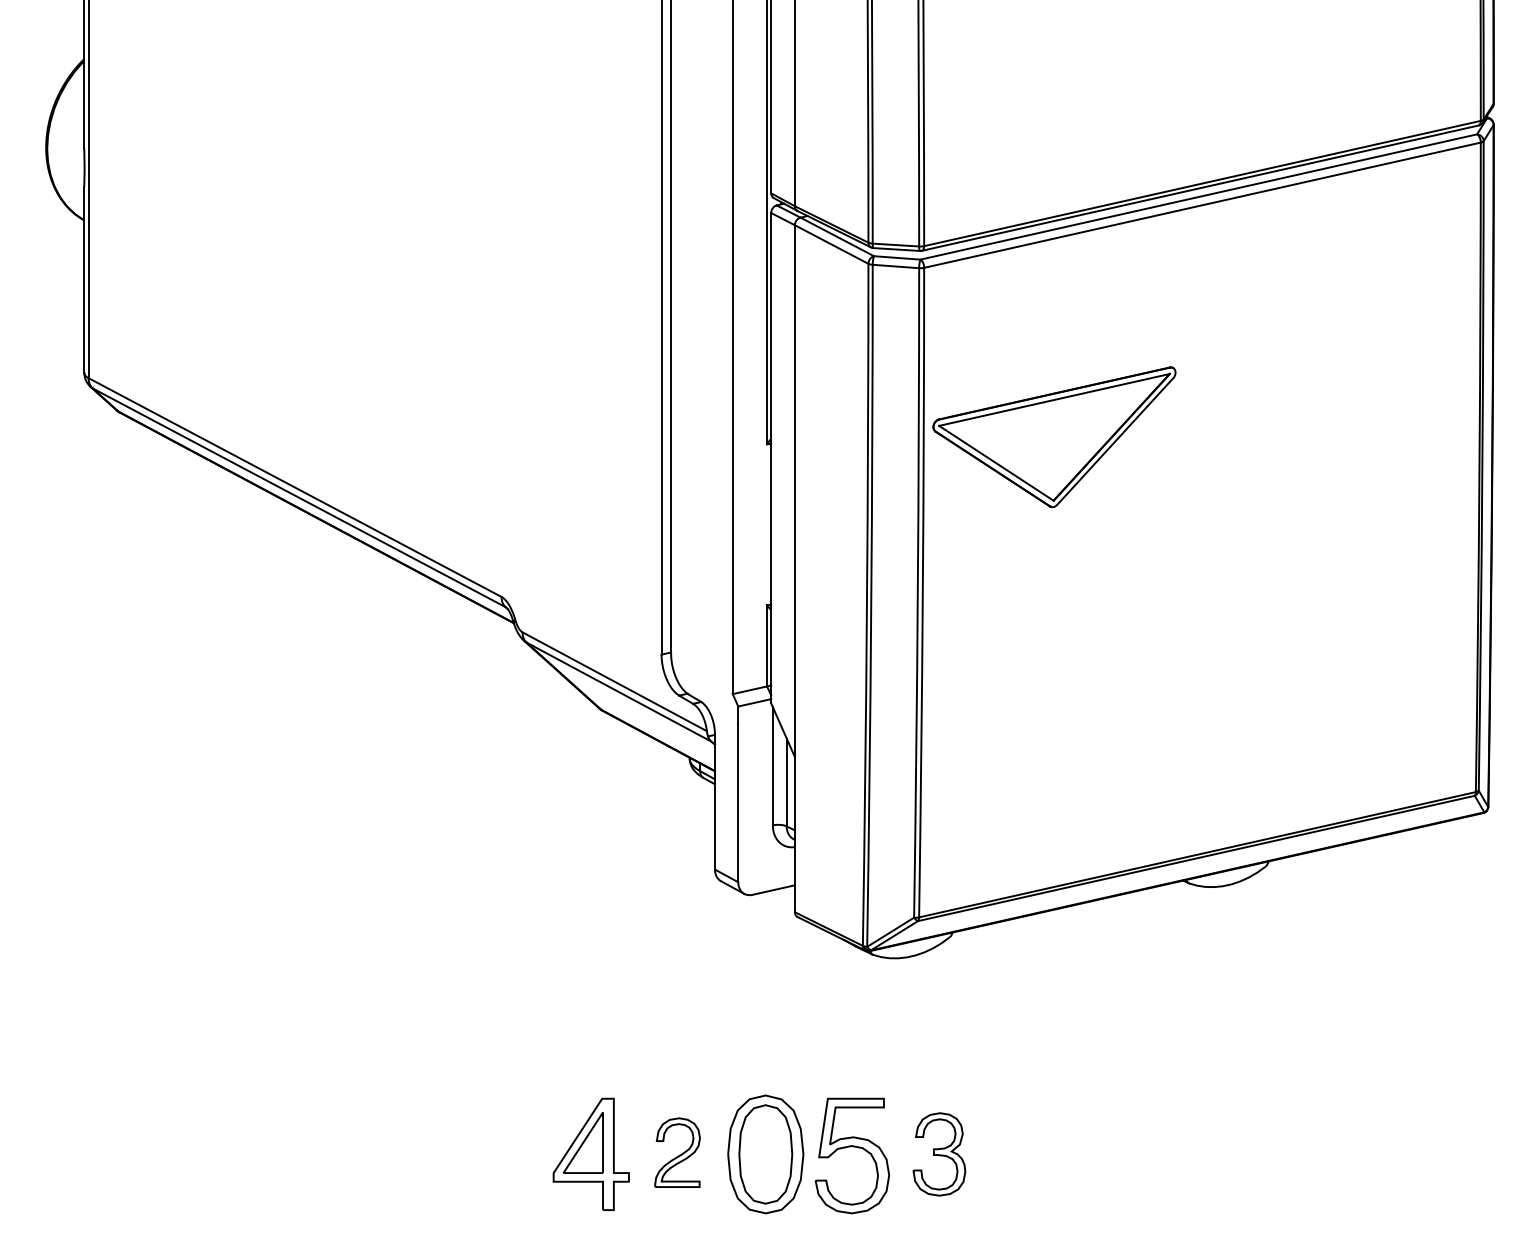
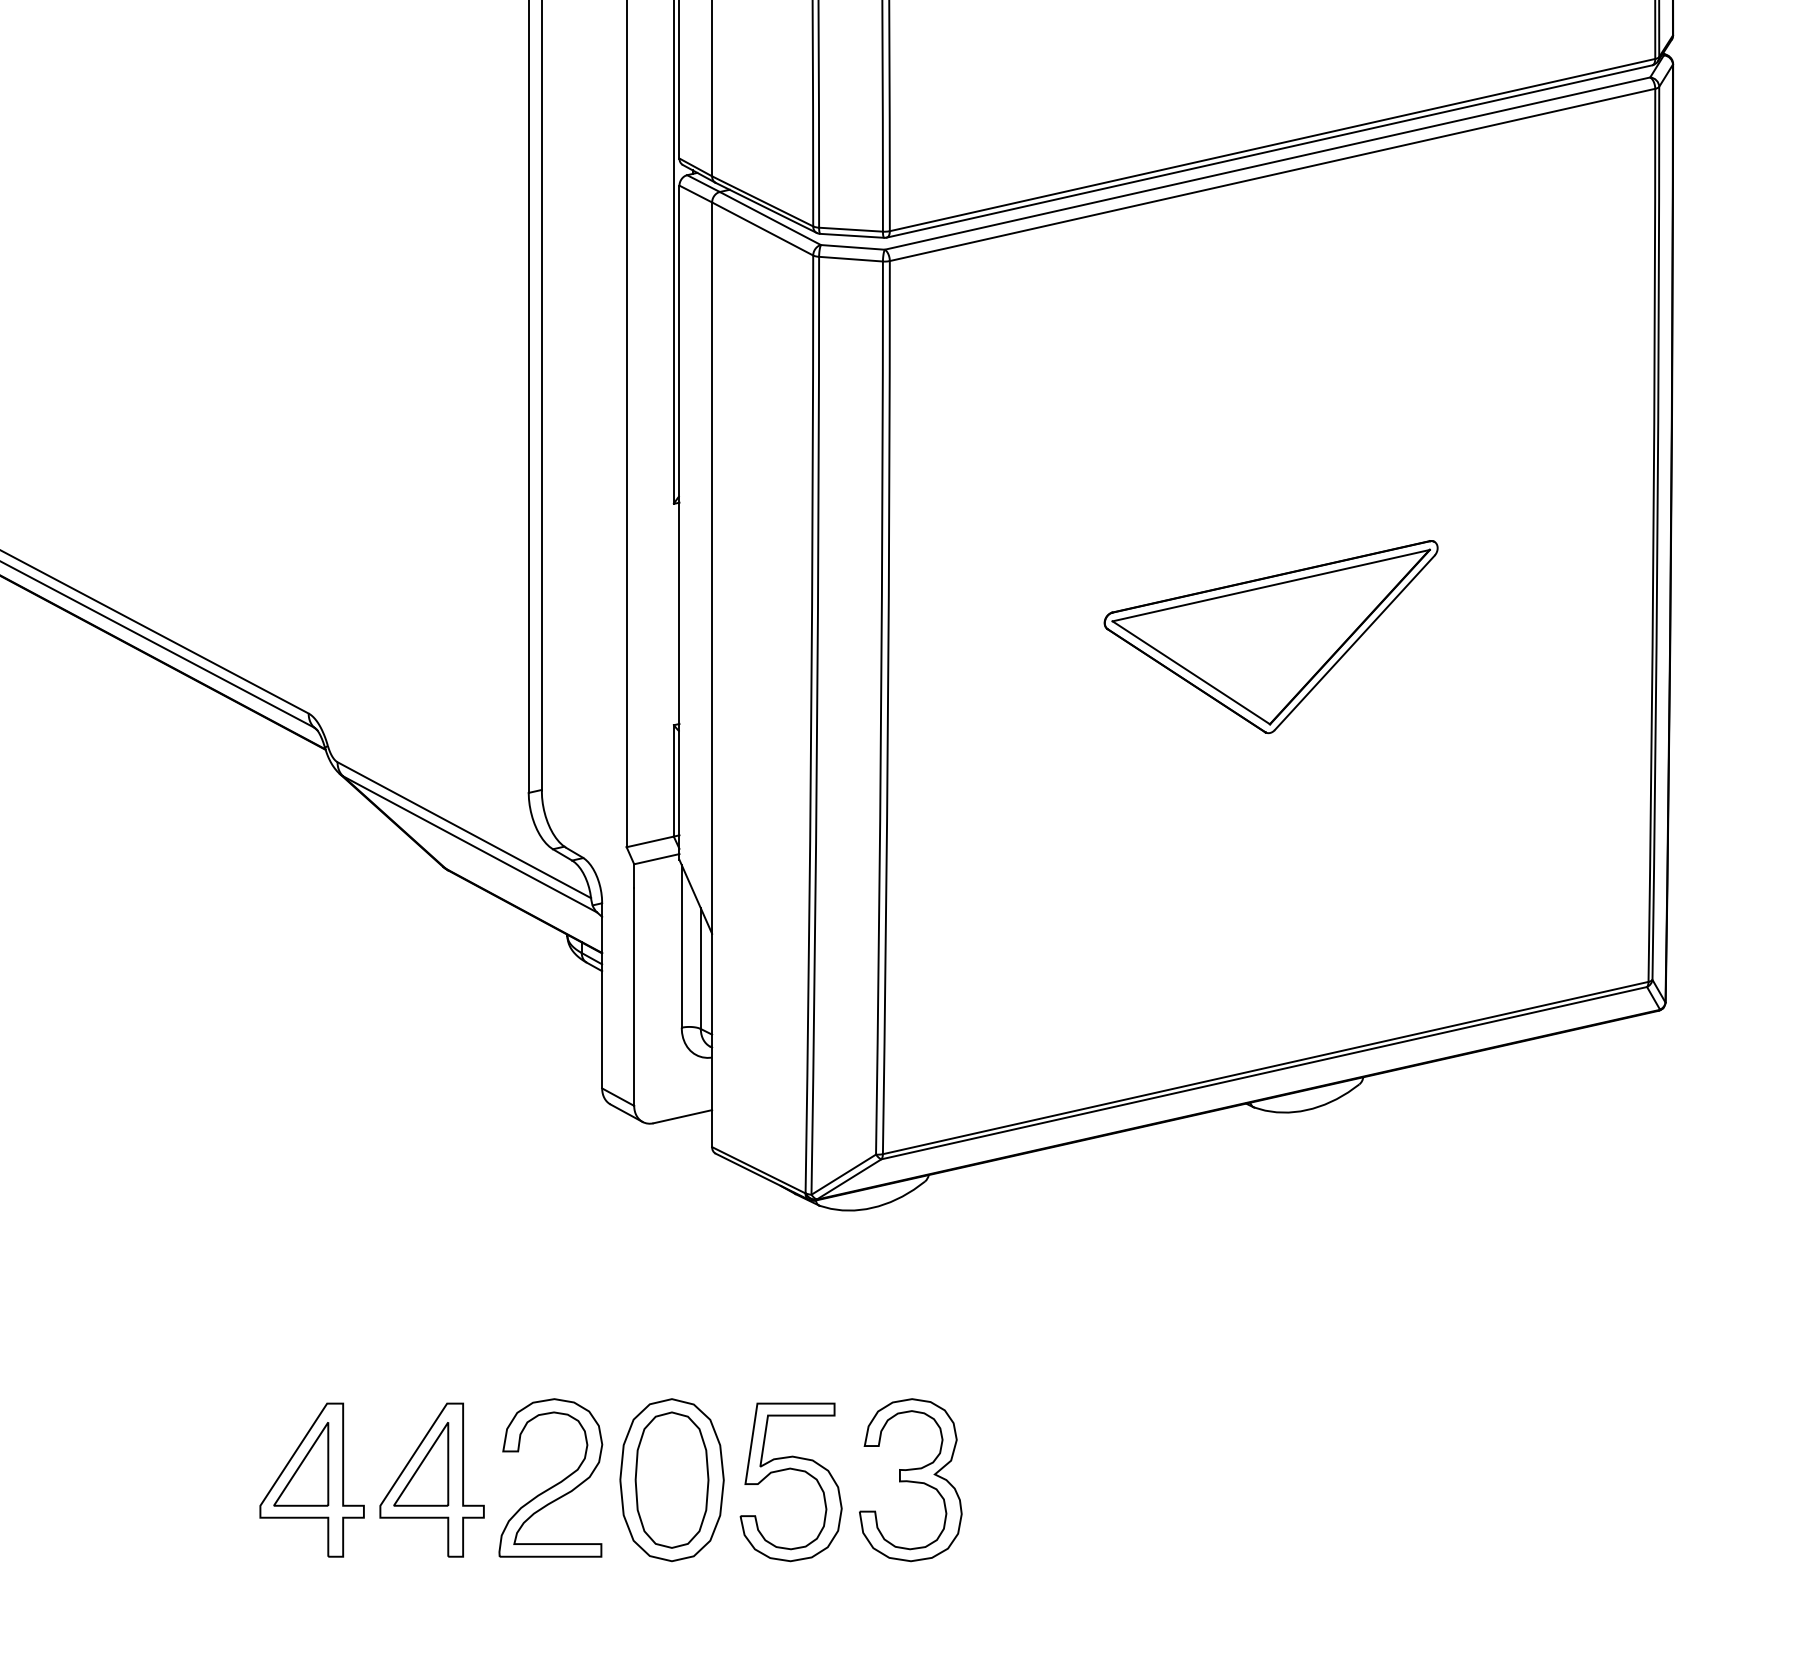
part: (1054, 437) -> (1271, 637), moved
part: (677, 1152) -> (550, 1477), size x1.67
part: (503, 1153) -> (311, 1478), added
part: (939, 1154) -> (910, 1480), size x1.43

